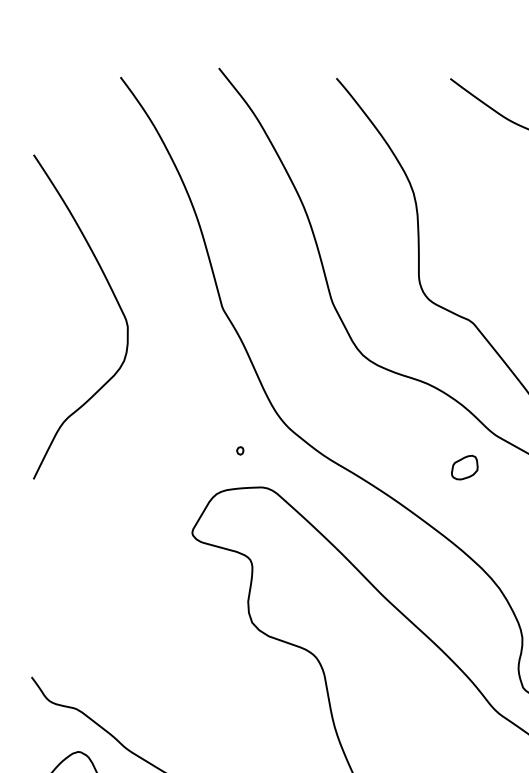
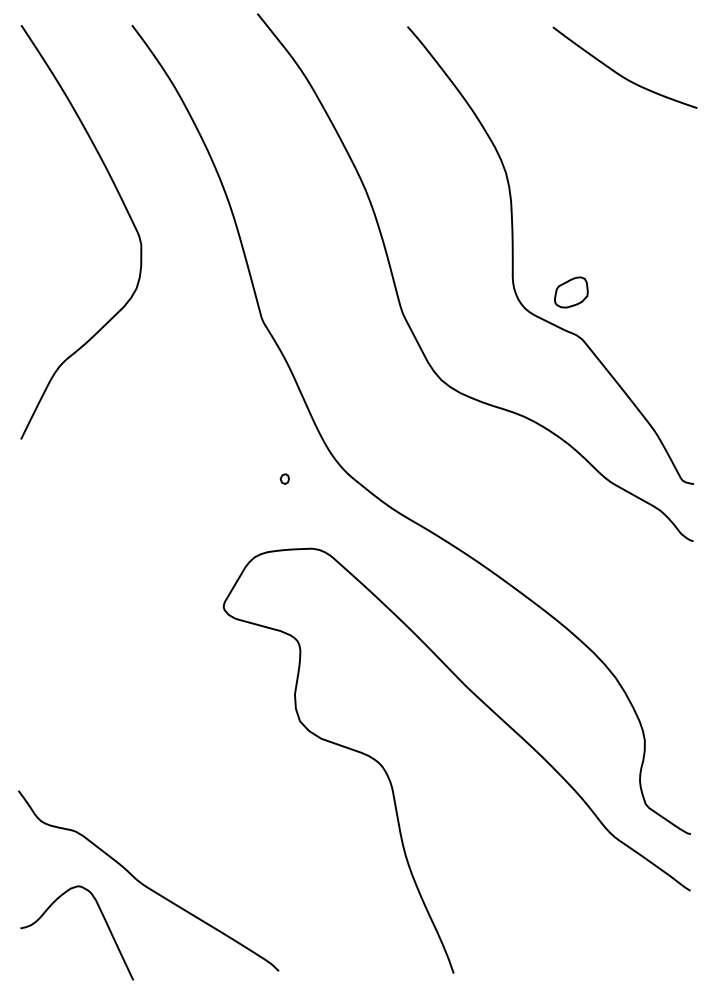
curve: (115, 299) -> (125, 209), moved
part: (240, 450) -> (284, 478), moved
part: (464, 467) -> (571, 292), moved

